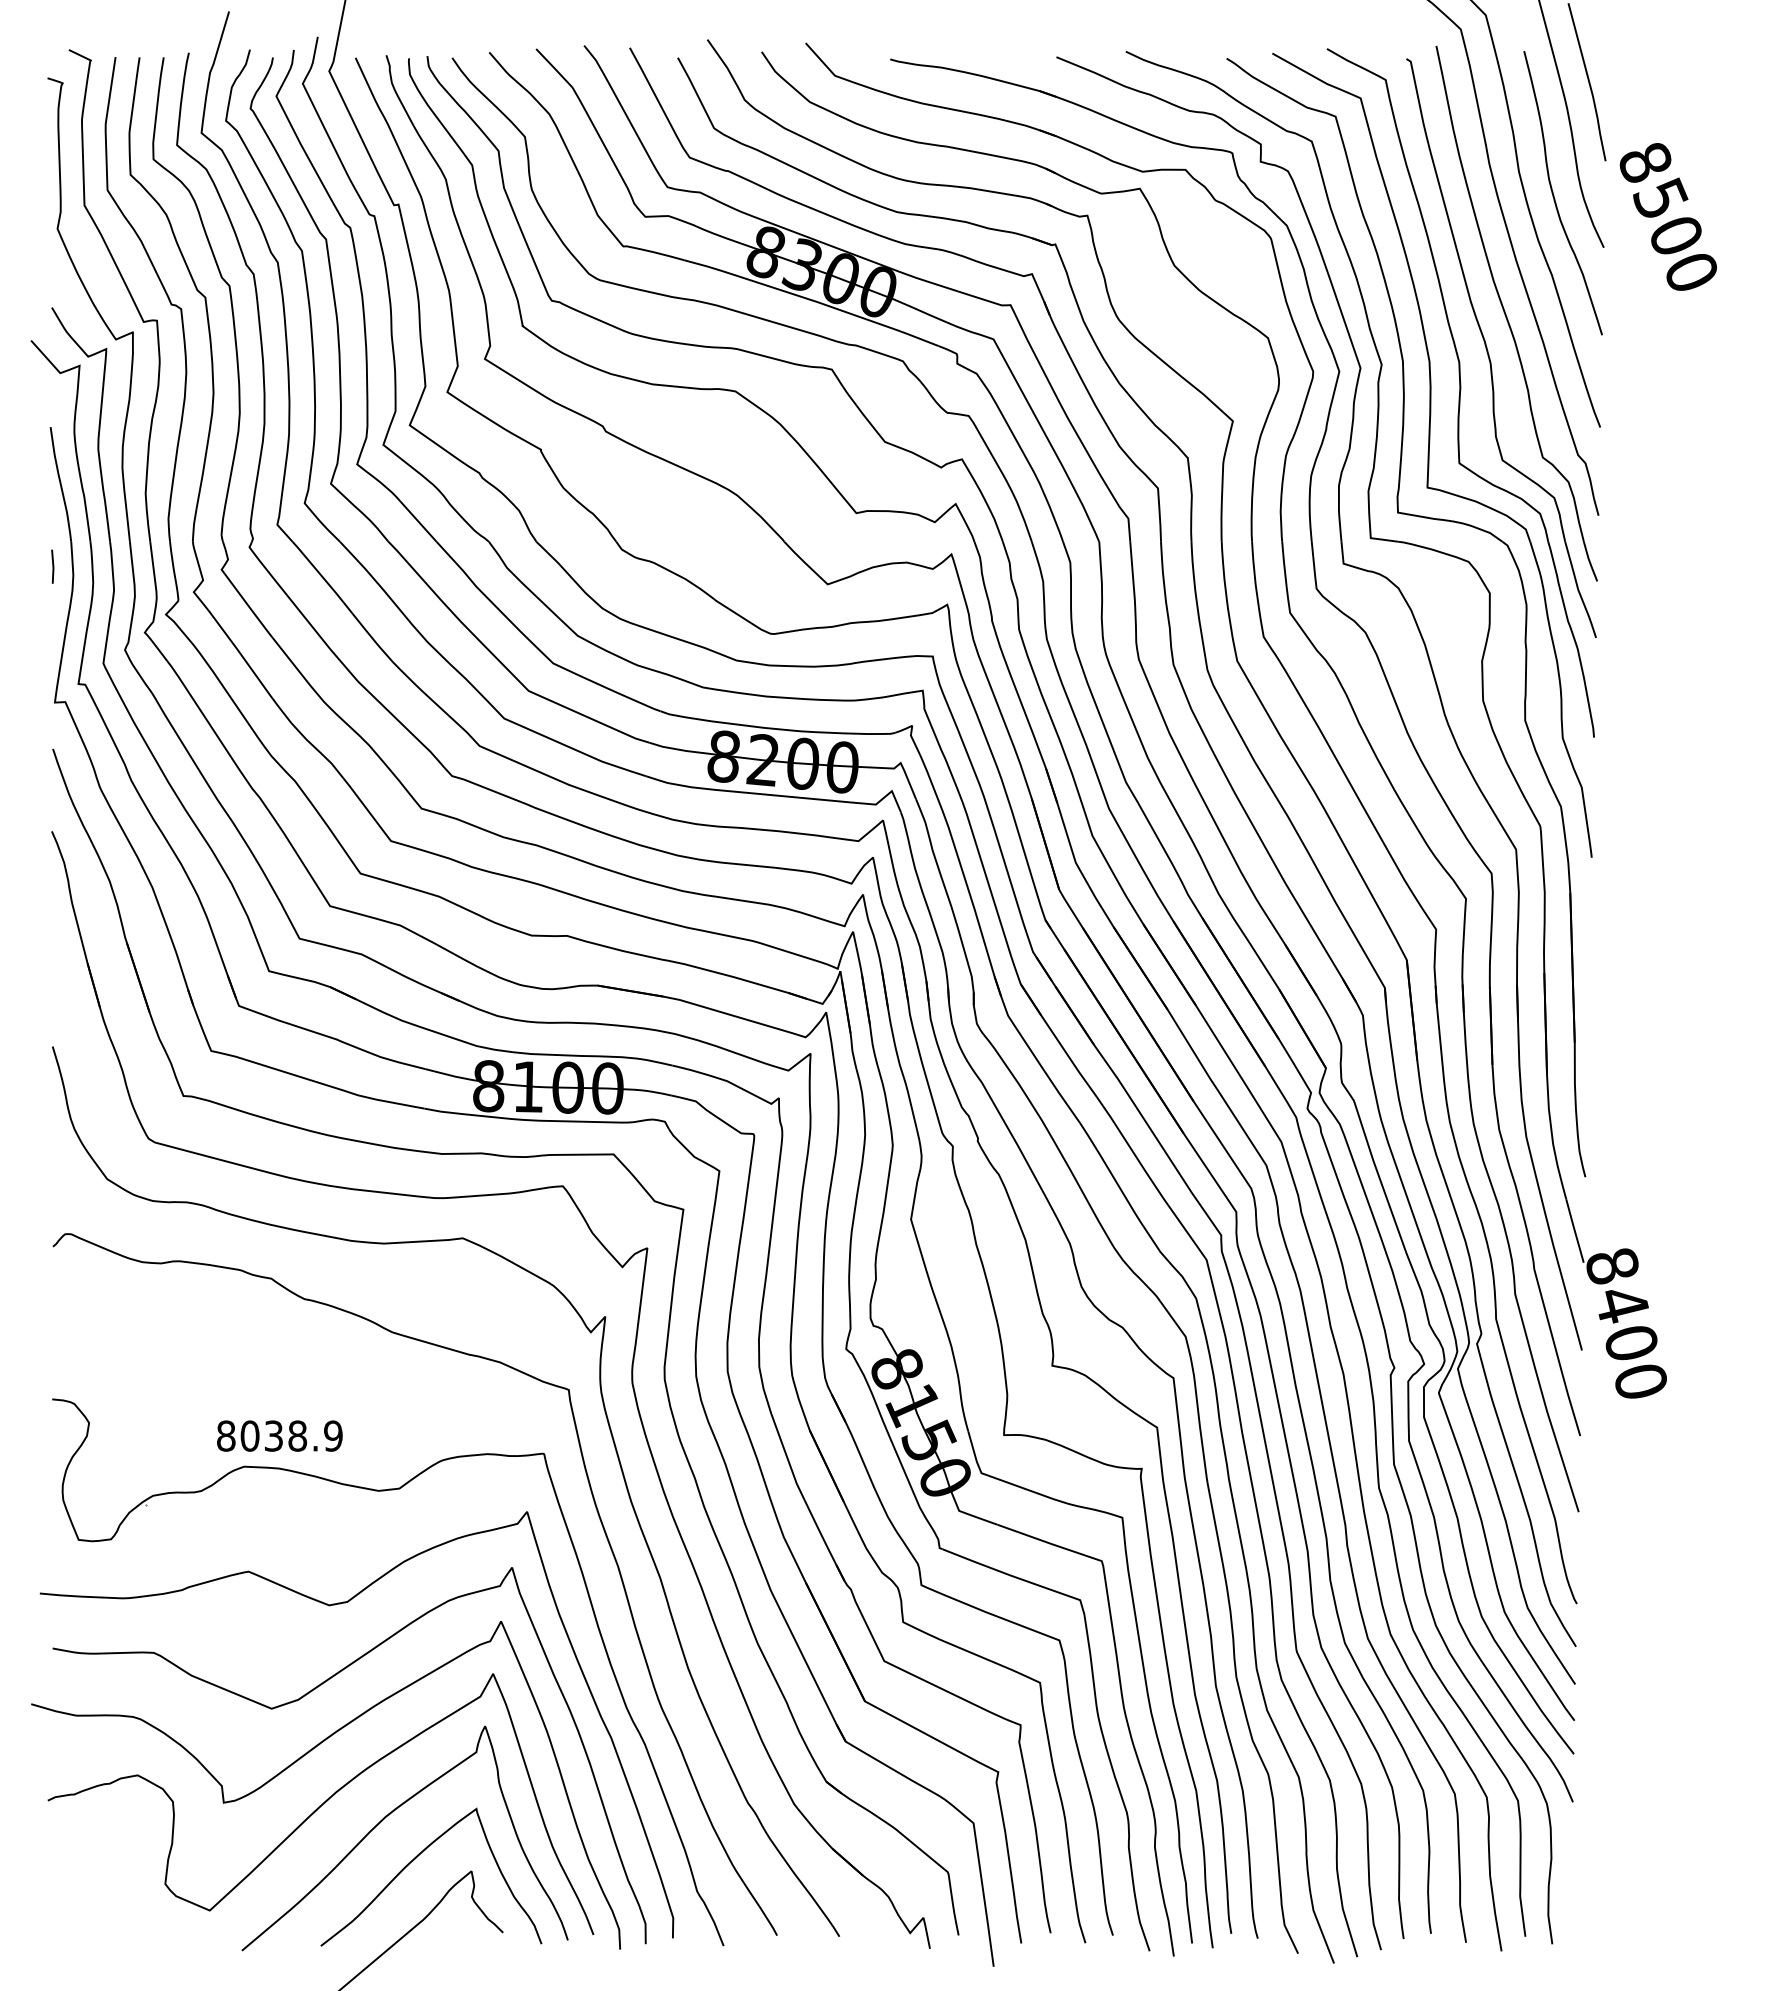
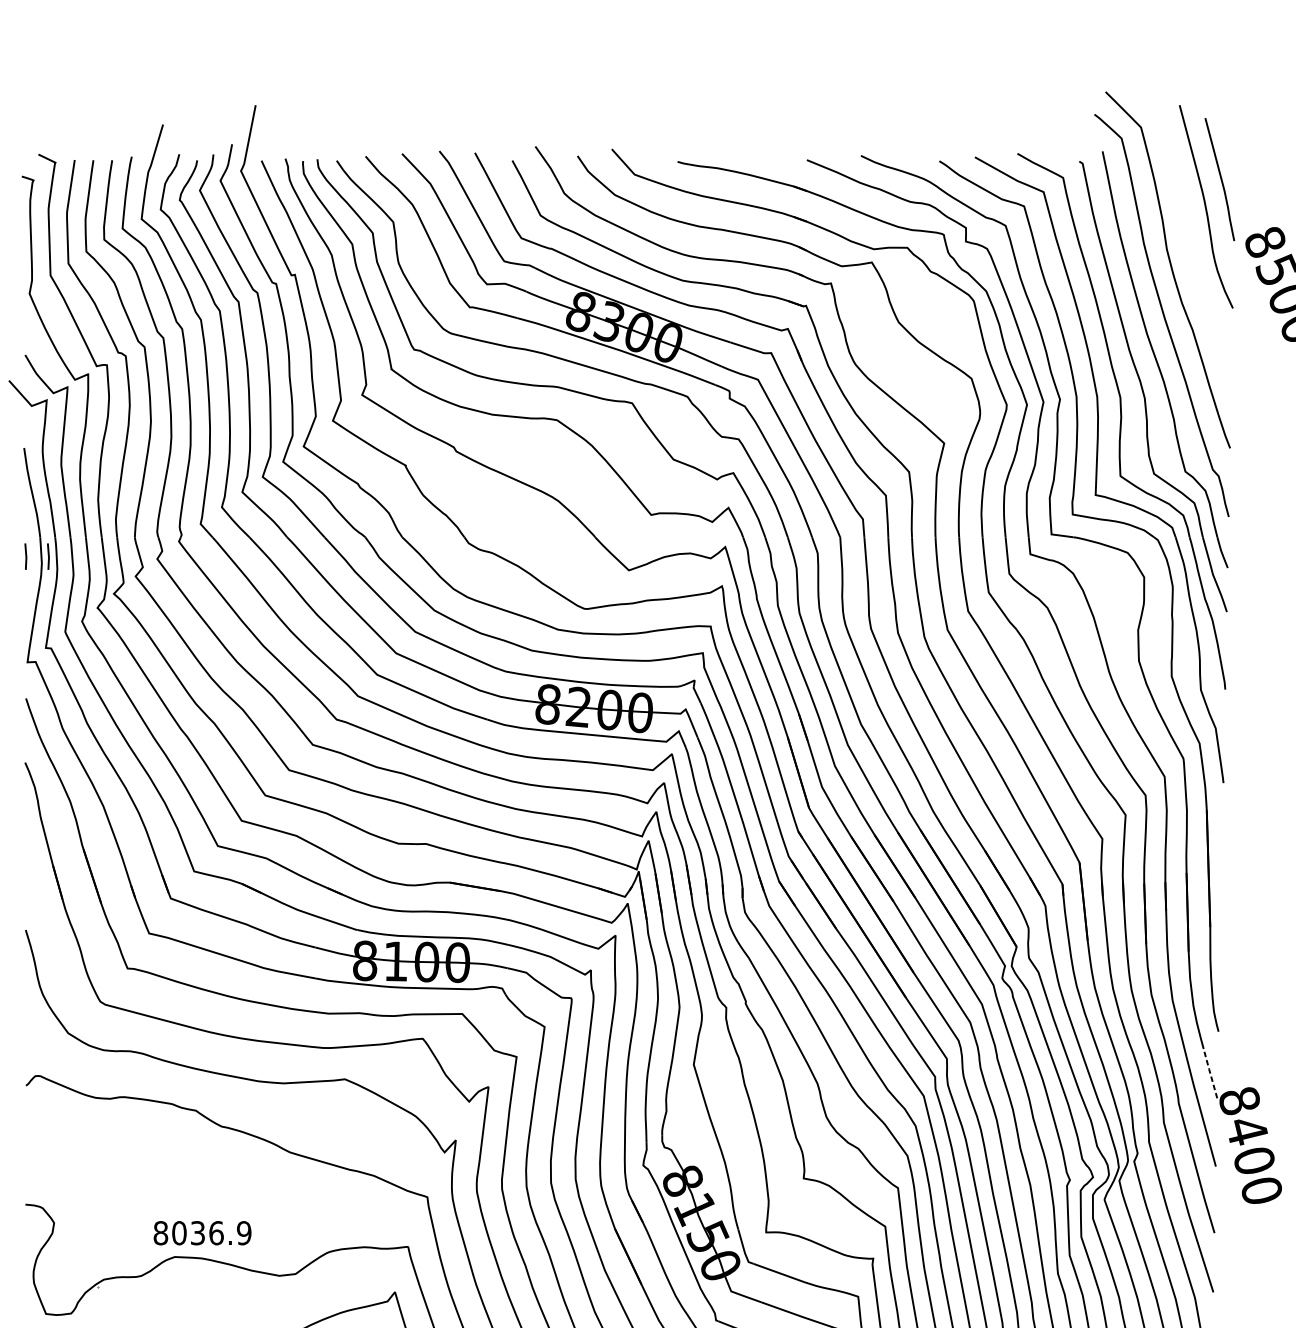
curve: (1554, 195) -> (1194, 267), removed
line: (81, 566) -> (48, 556), added
line: (1574, 1230) -> (1210, 1073), solid -> dashed
text: (297, 1435) -> (216, 1232), 8038.9 -> 8036.9

